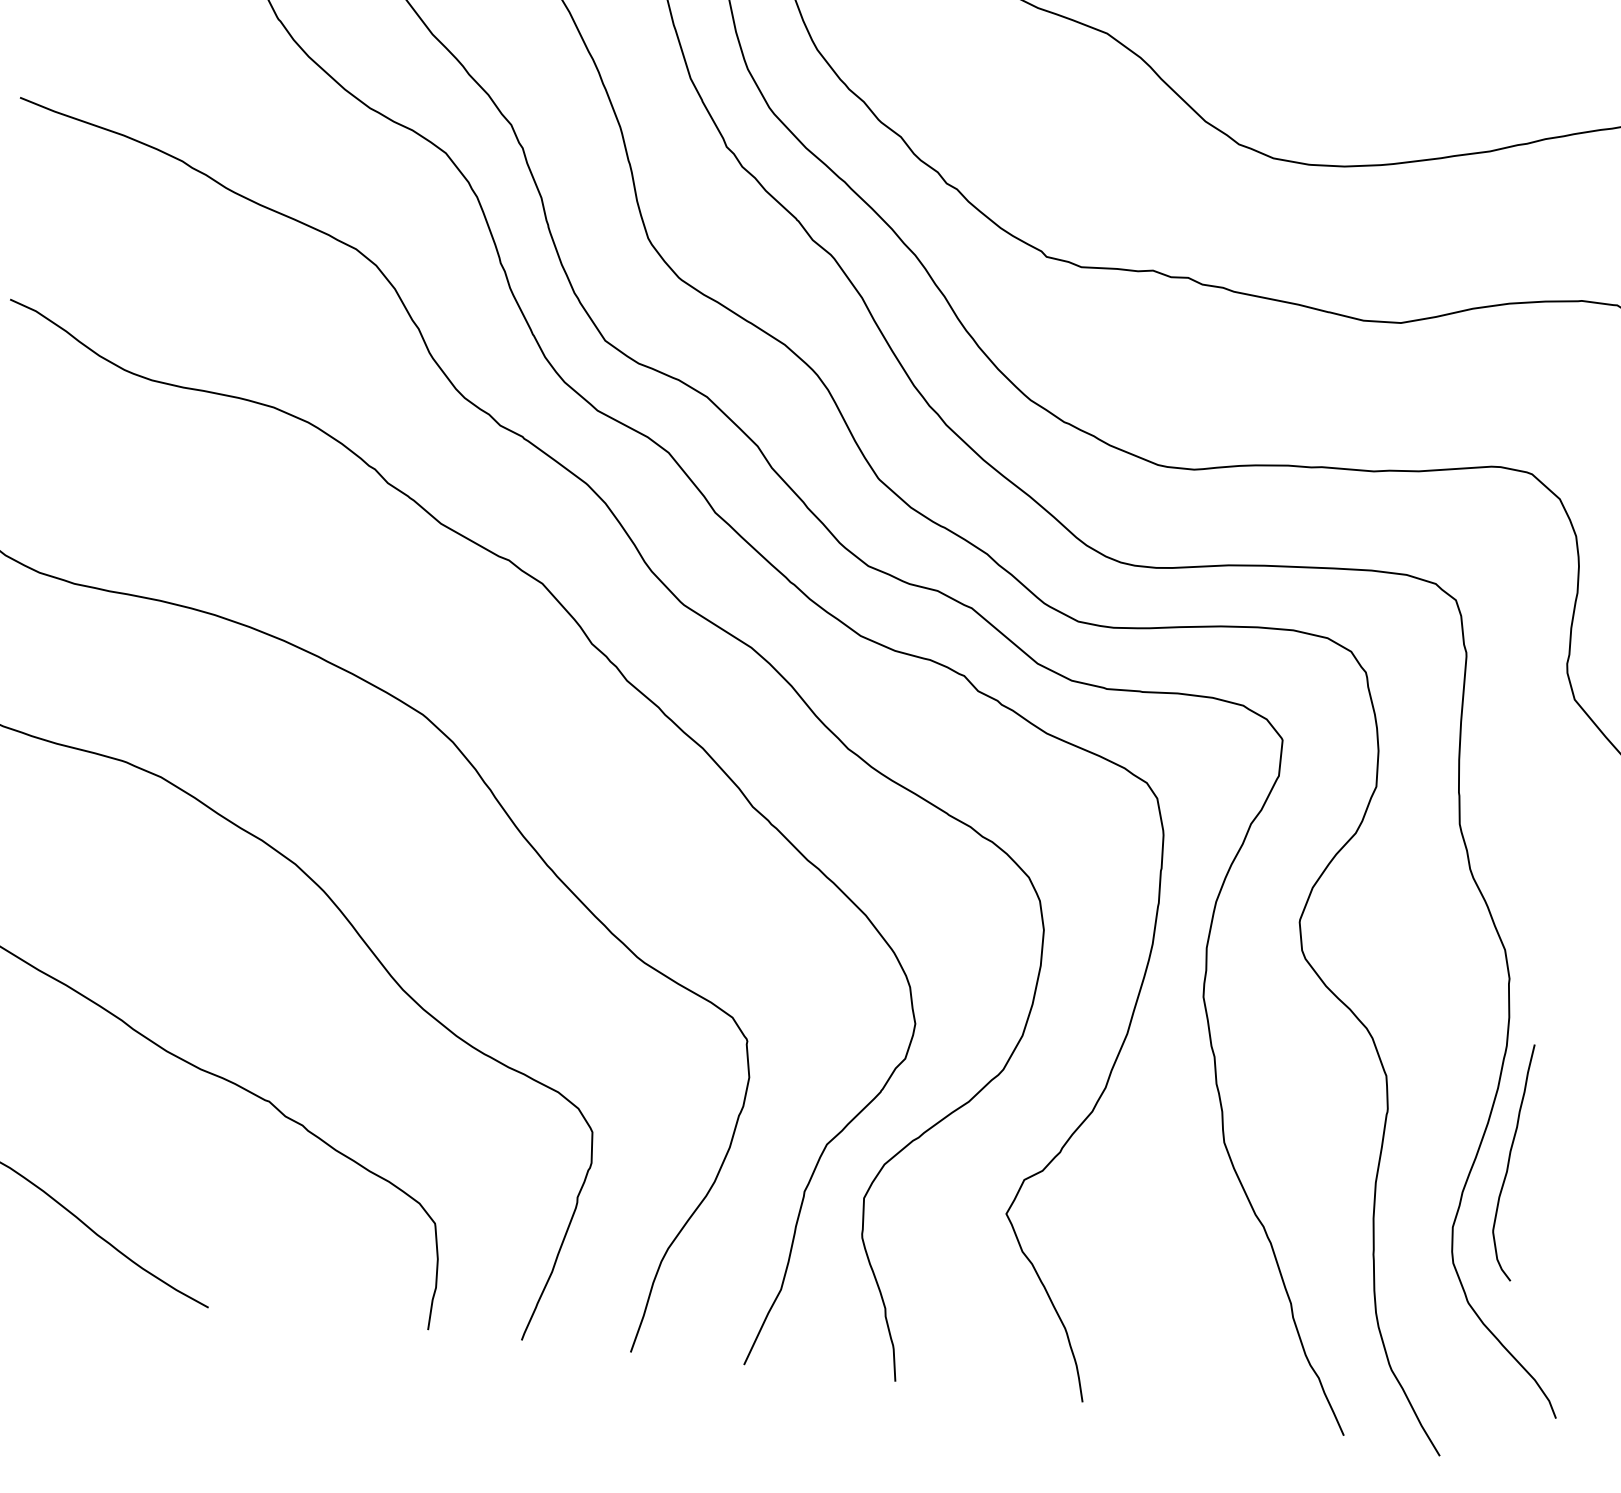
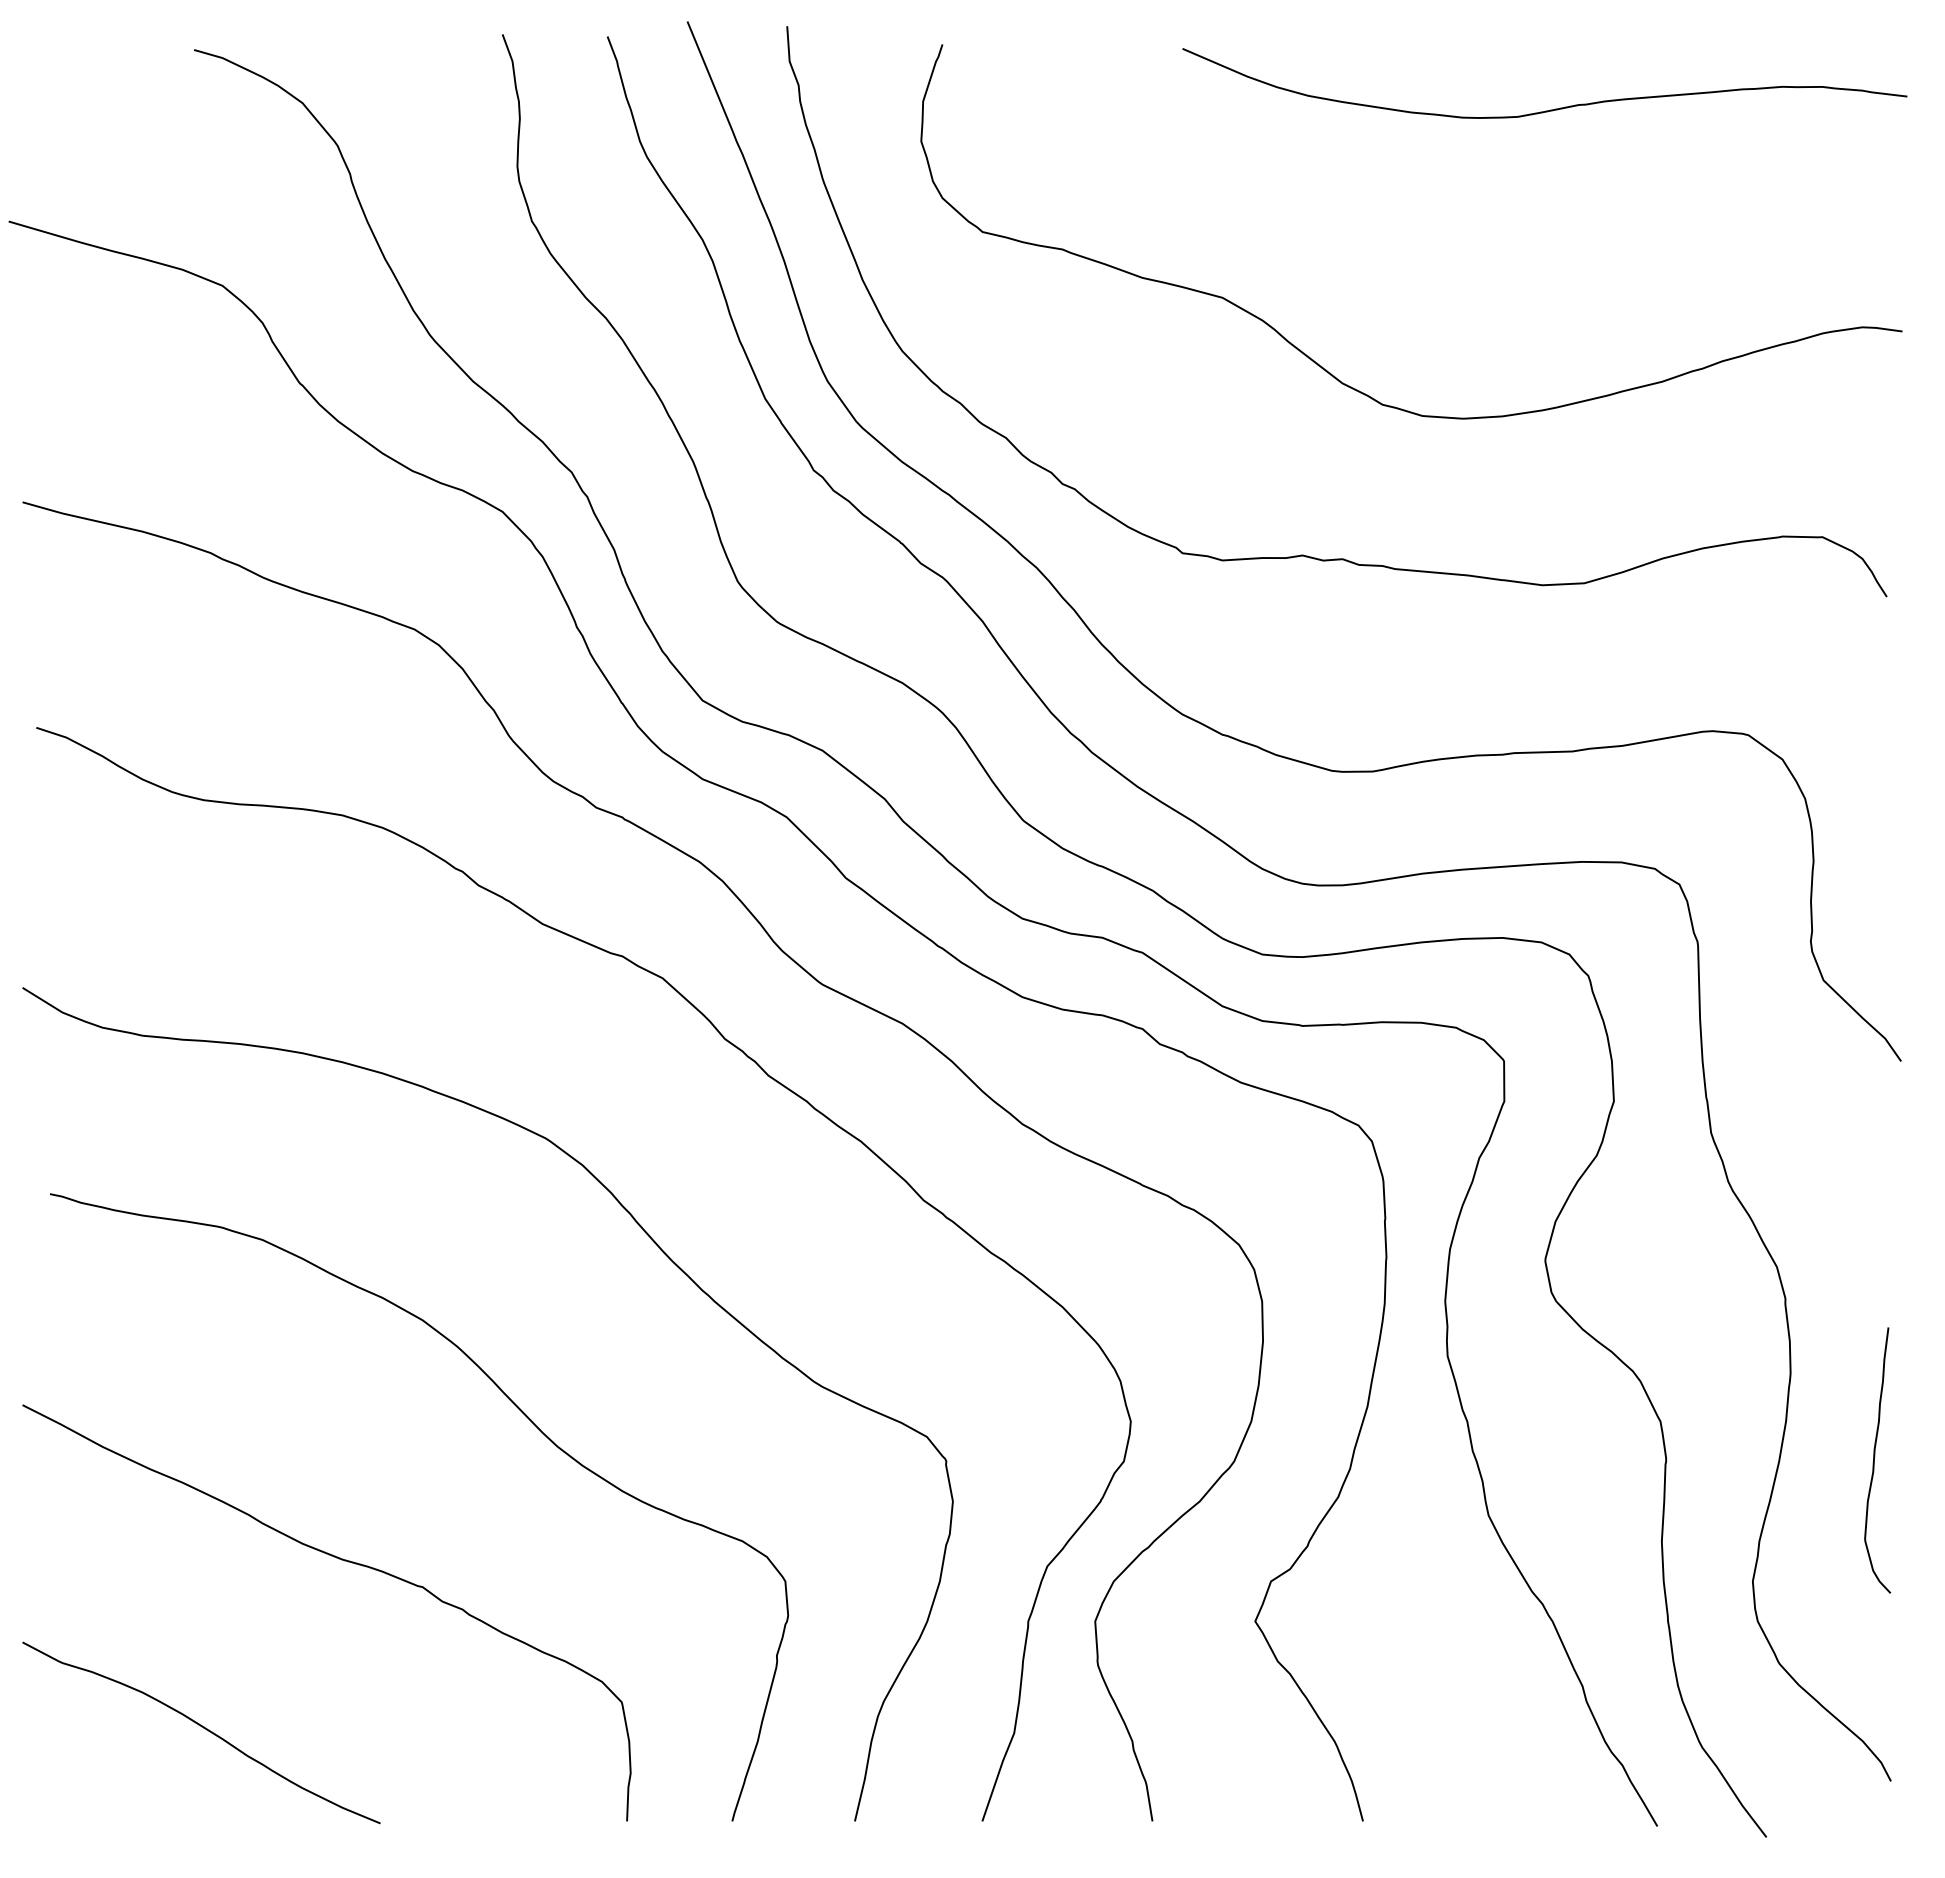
curve: (1509, 1161) -> (1874, 1460), moved

